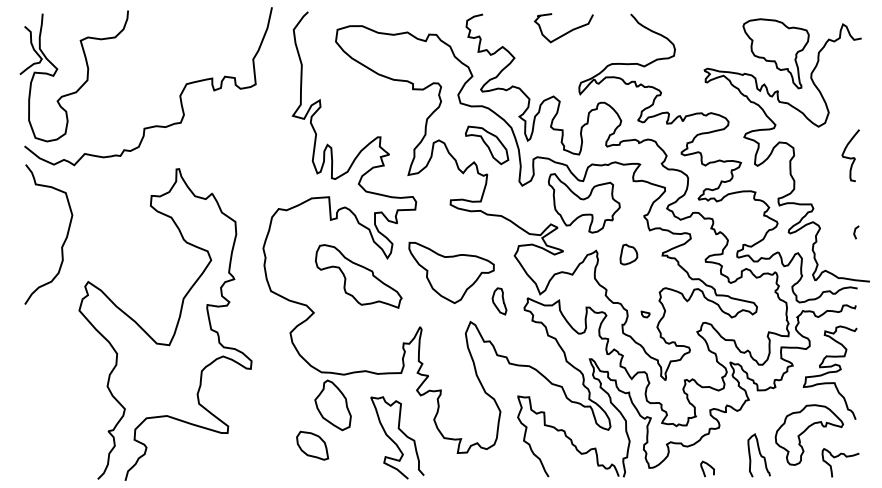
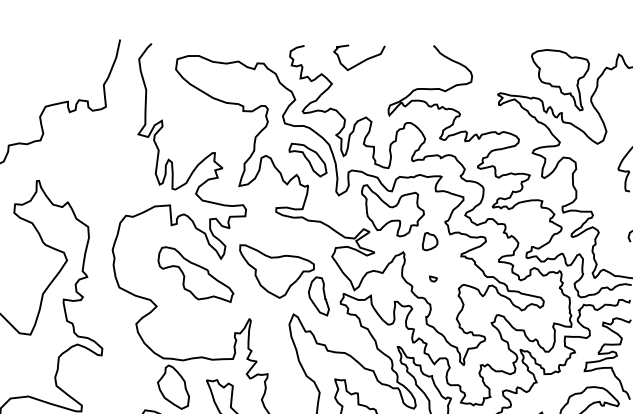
curve: (567, 31) -> (362, 60), moved
part: (628, 254) -> (429, 241), moved
part: (499, 301) -> (318, 296), size x1.67
part: (645, 314) -> (433, 279), moved

